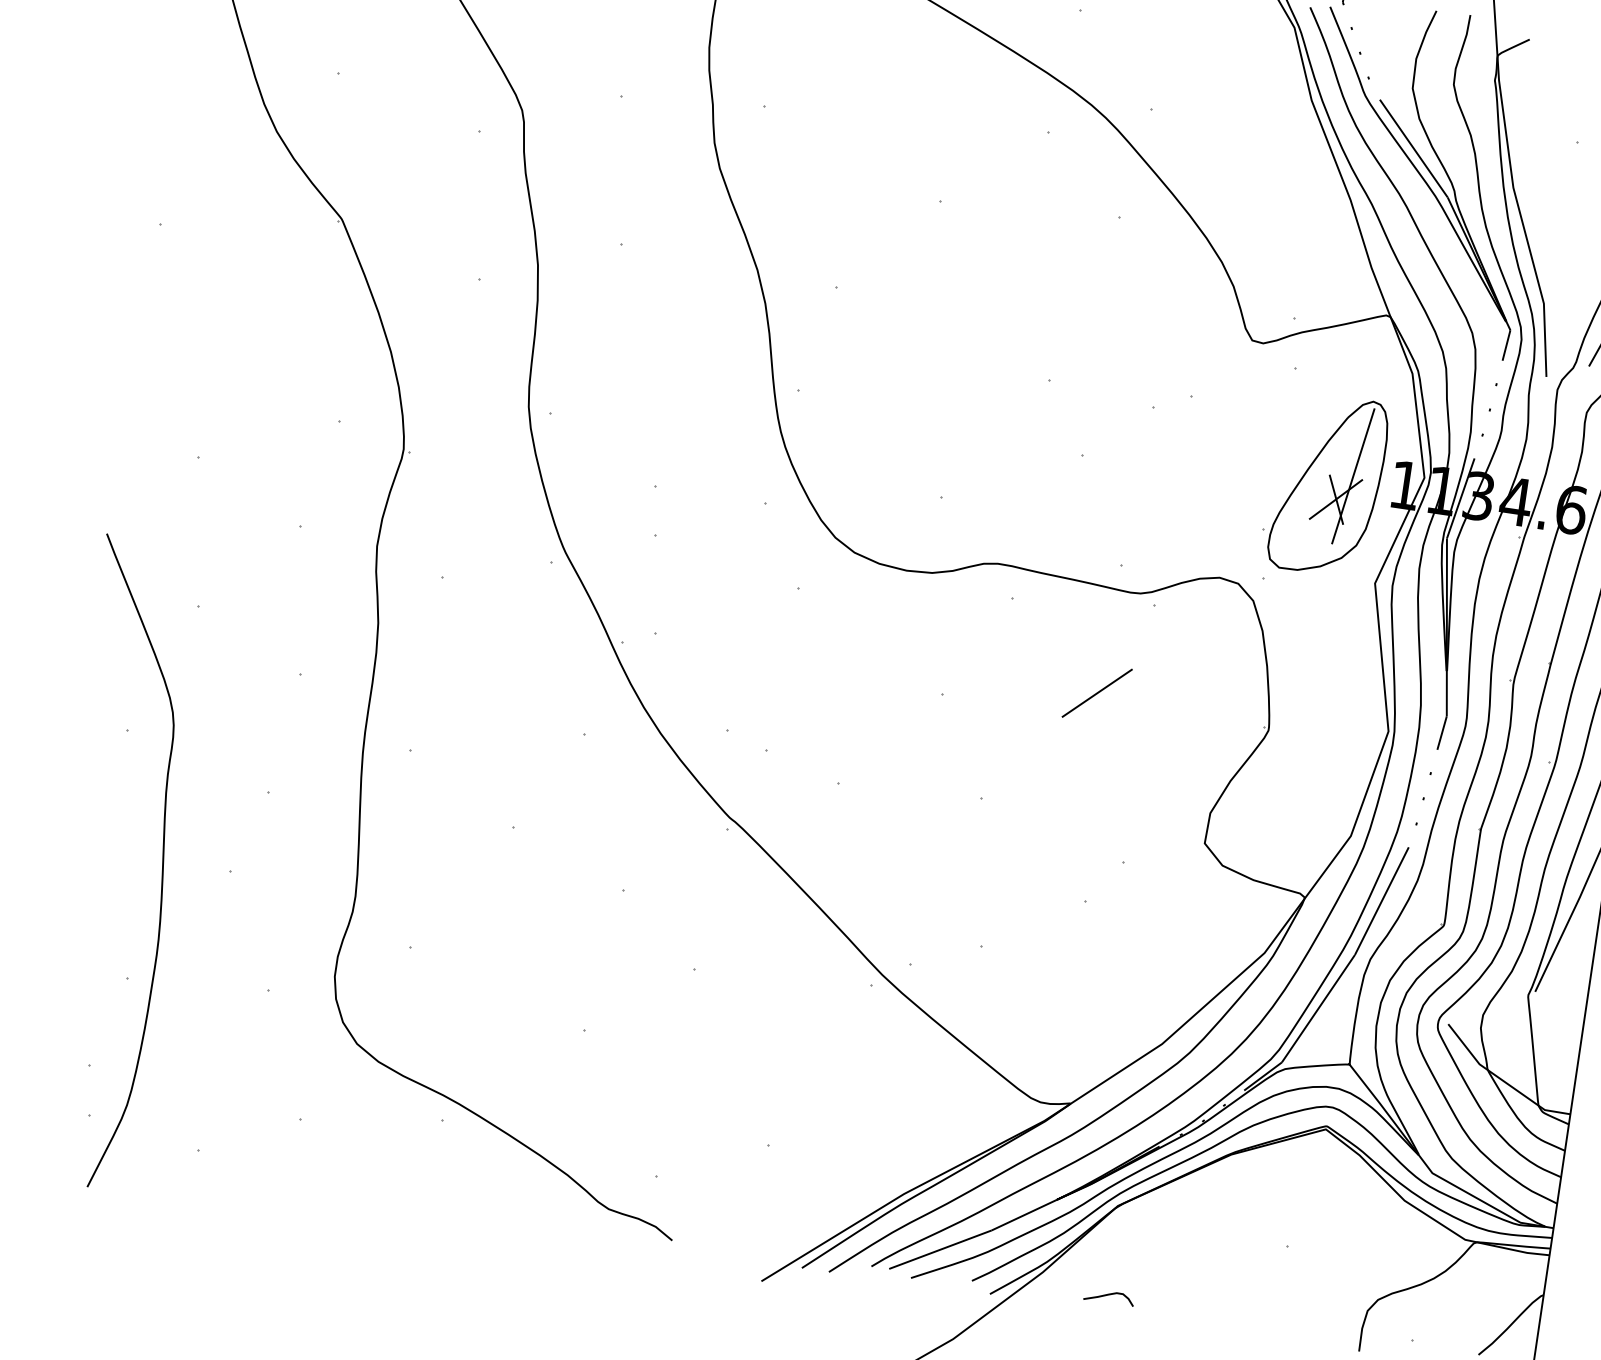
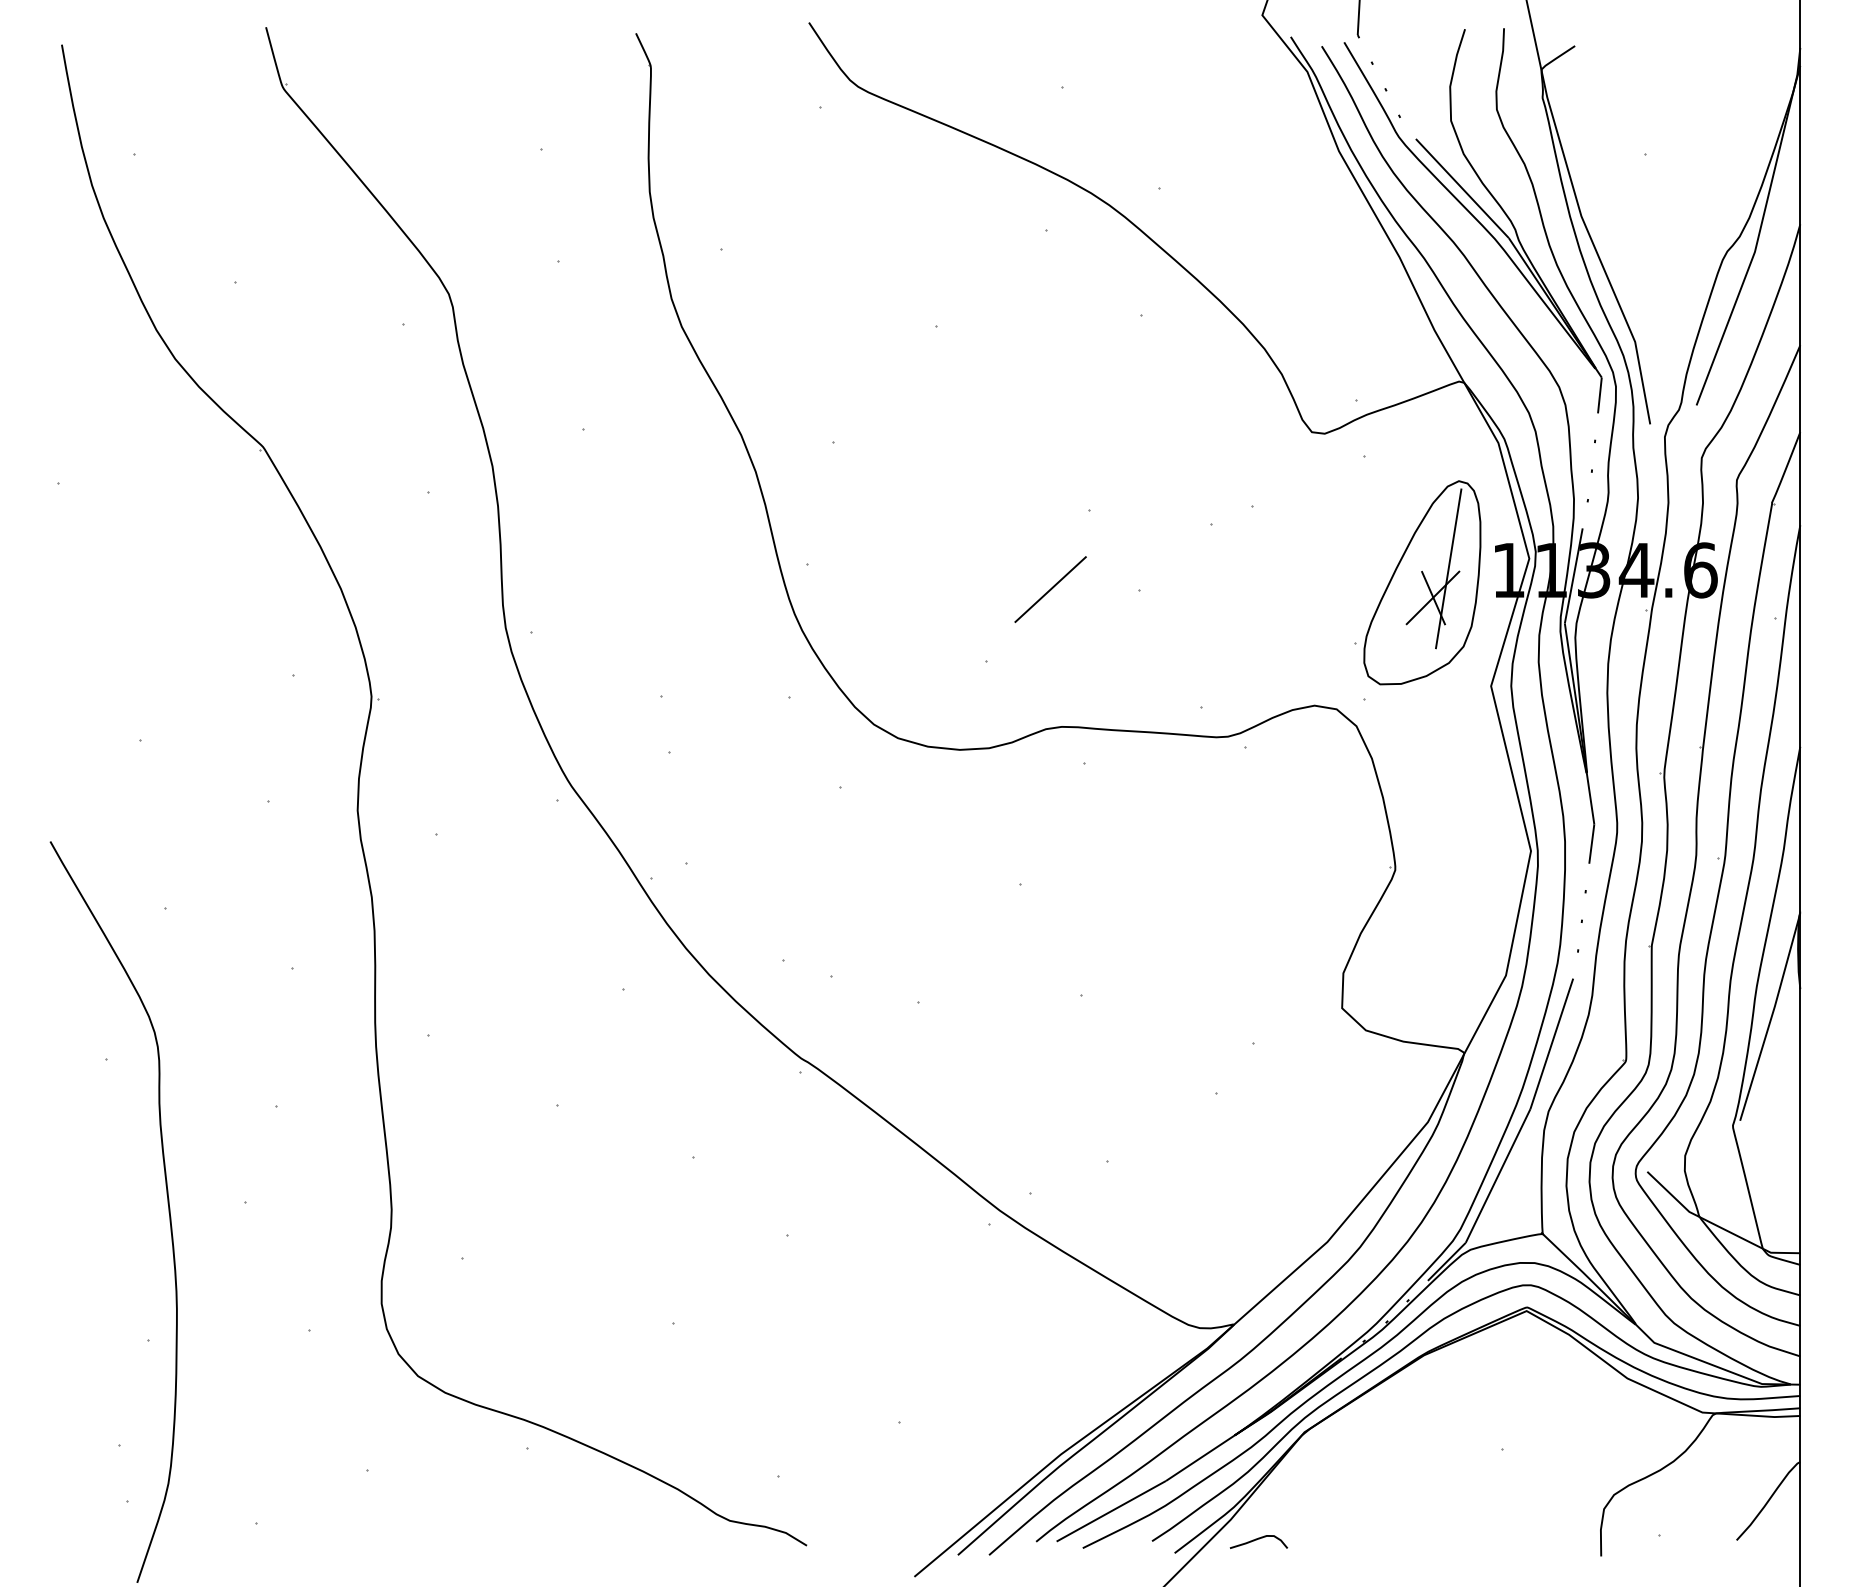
line: (1097, 693) -> (1050, 589), moved
curve: (1109, 1295) -> (1258, 1539), moved

